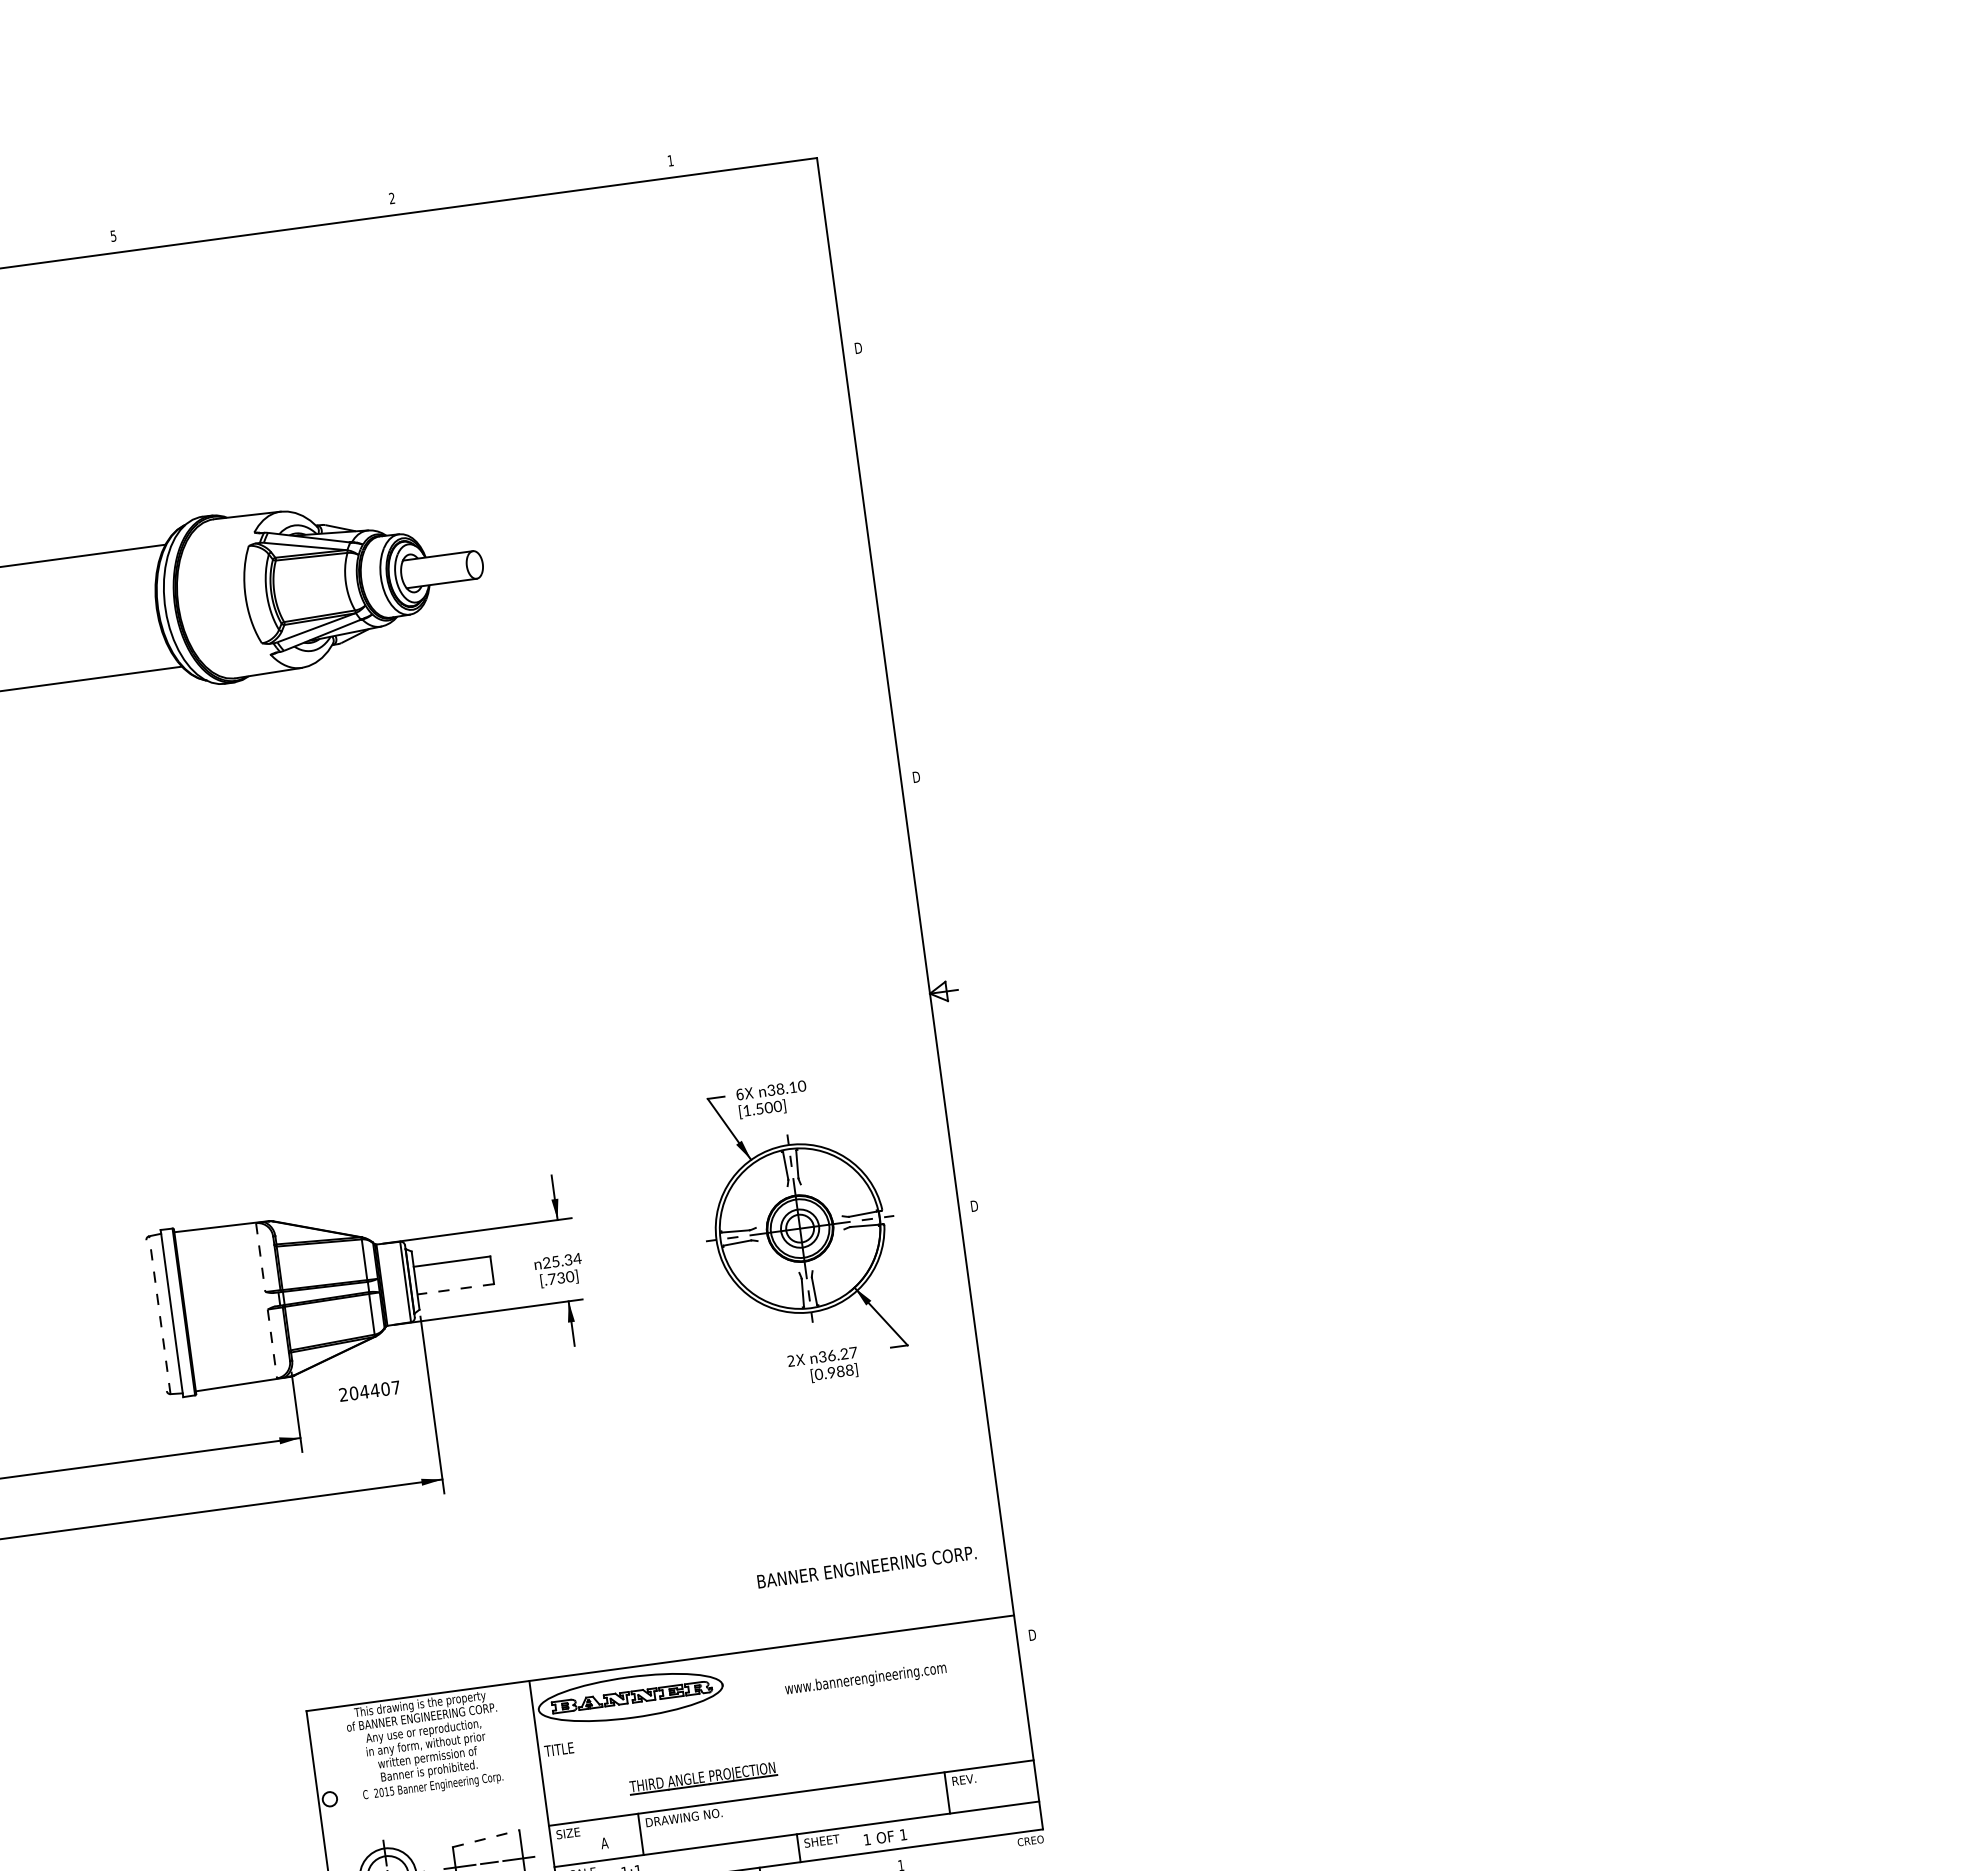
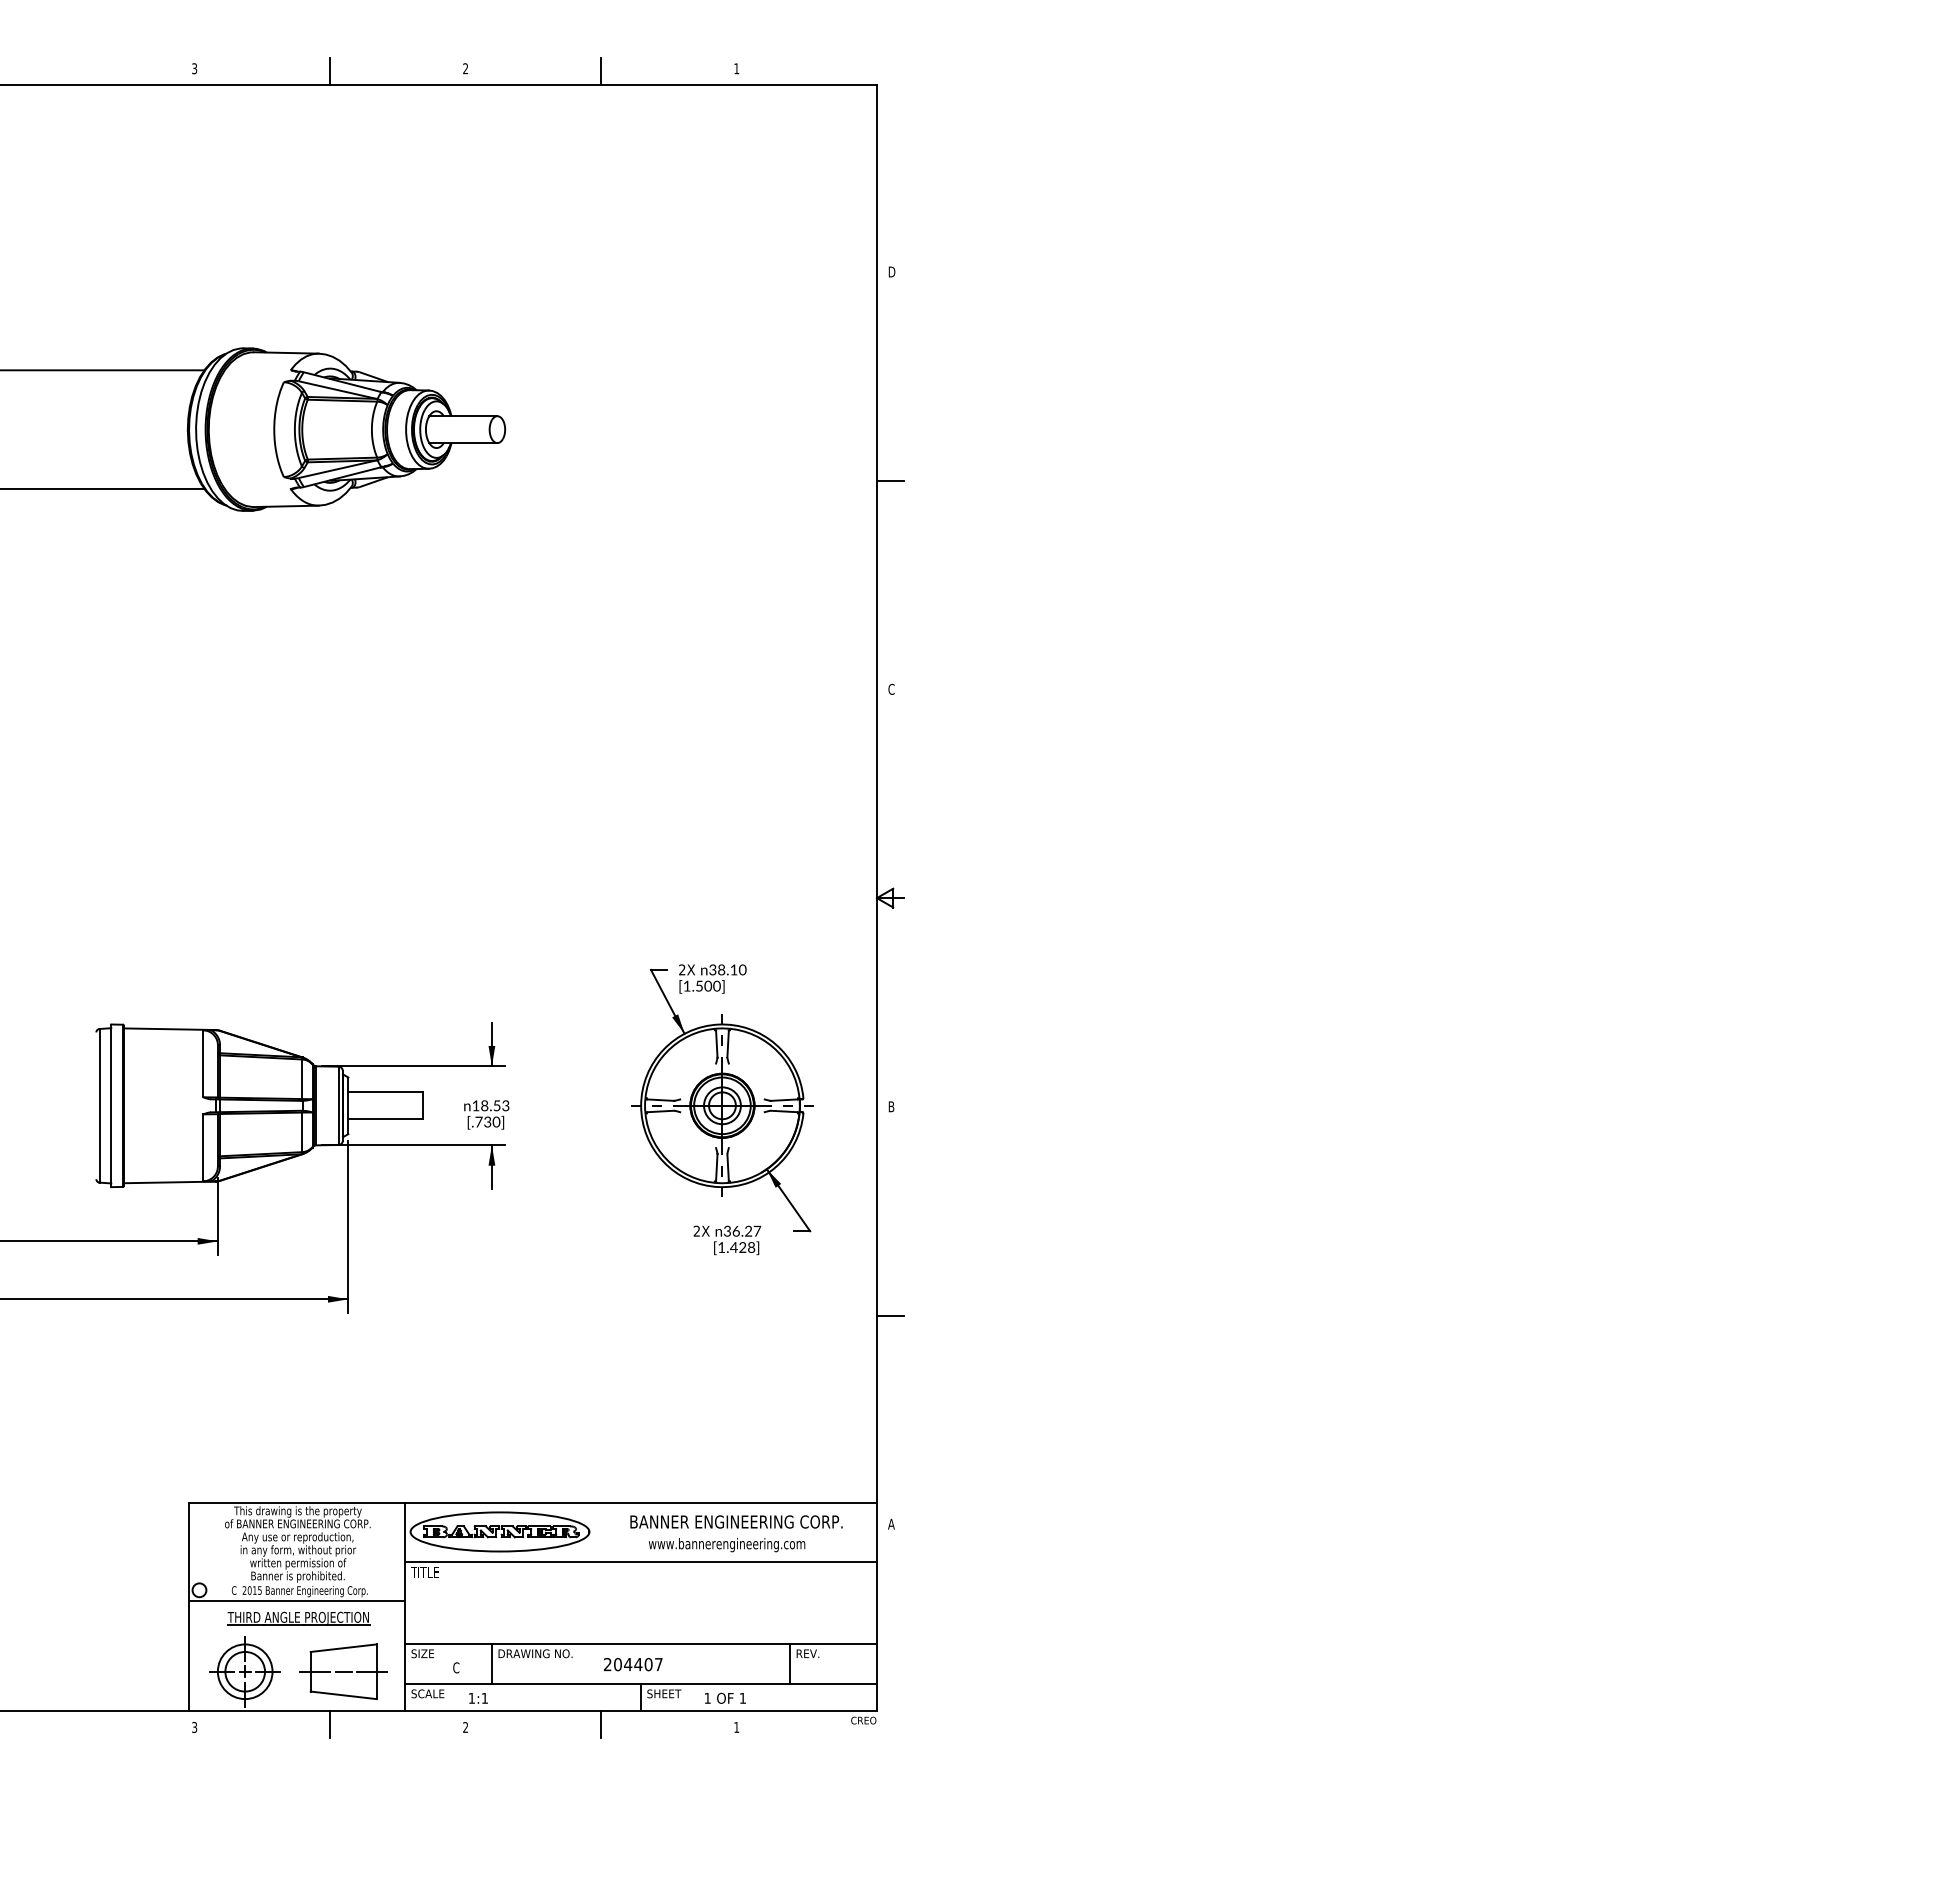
line: (532, 182) -> (601, 71), added
line: (253, 220) -> (330, 71), added
text: (113, 235) -> (194, 68), 5 -> 3
line: (885, 562) -> (890, 480), added
text: (915, 776) -> (891, 688), D -> C
text: (740, 1094) -> (682, 969), 6X -> 2X
text: (974, 1205) -> (892, 1106), D -> B
line: (260, 1258) -> (203, 1064), dashed -> solid
text: (561, 1260) -> (490, 1105), 25.34 -> 18.53
line: (455, 1289) -> (385, 1119), dashed -> solid
line: (159, 1314) -> (99, 1105), dashed -> solid
line: (272, 1344) -> (203, 1148), dashed -> solid
text: (829, 1372) -> (731, 1247), [0.988] -> [1.428]
text: (370, 1391) -> (633, 1664), moved
line: (1001, 1420) -> (890, 1315), added
text: (866, 1566) -> (736, 1521), moved
text: (1031, 1634) -> (891, 1523), D -> A
line: (779, 1708) -> (640, 1561), added
part: (702, 1778) -> (298, 1618), moved
line: (431, 1796) -> (296, 1600), added
line: (487, 1838) -> (344, 1648), dashed -> solid
text: (604, 1842) -> (456, 1667), A -> C

